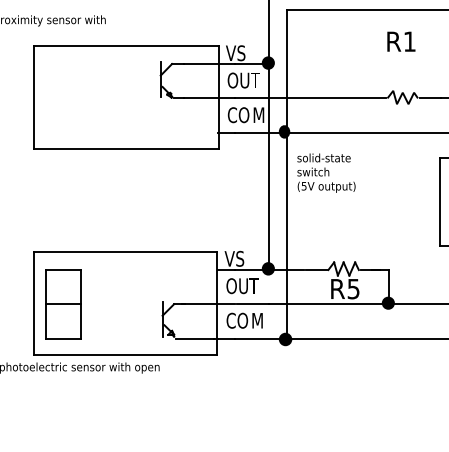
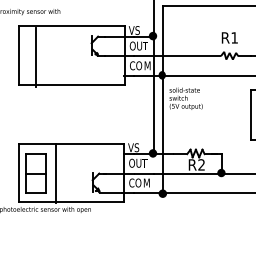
text: (400, 40) -> (229, 37), moved
line: (64, 98) -> (36, 56), added
text: (353, 288) -> (201, 164), R5 -> R2
line: (97, 304) -> (55, 173), added

